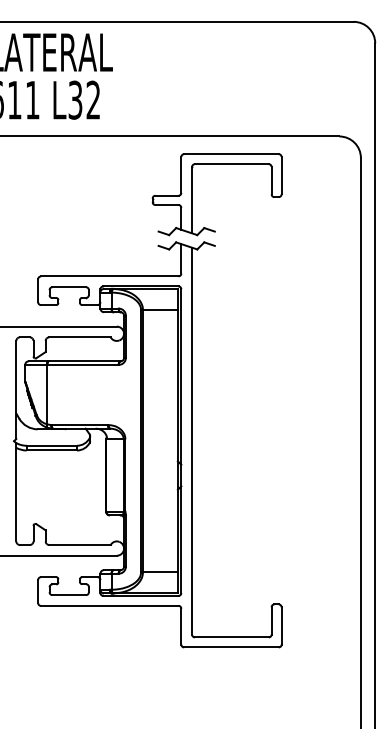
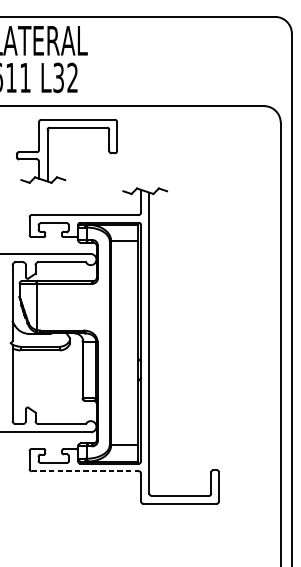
part: (192, 194) -> (47, 151), moved
line: (109, 605) -> (85, 470), solid -> dashed

